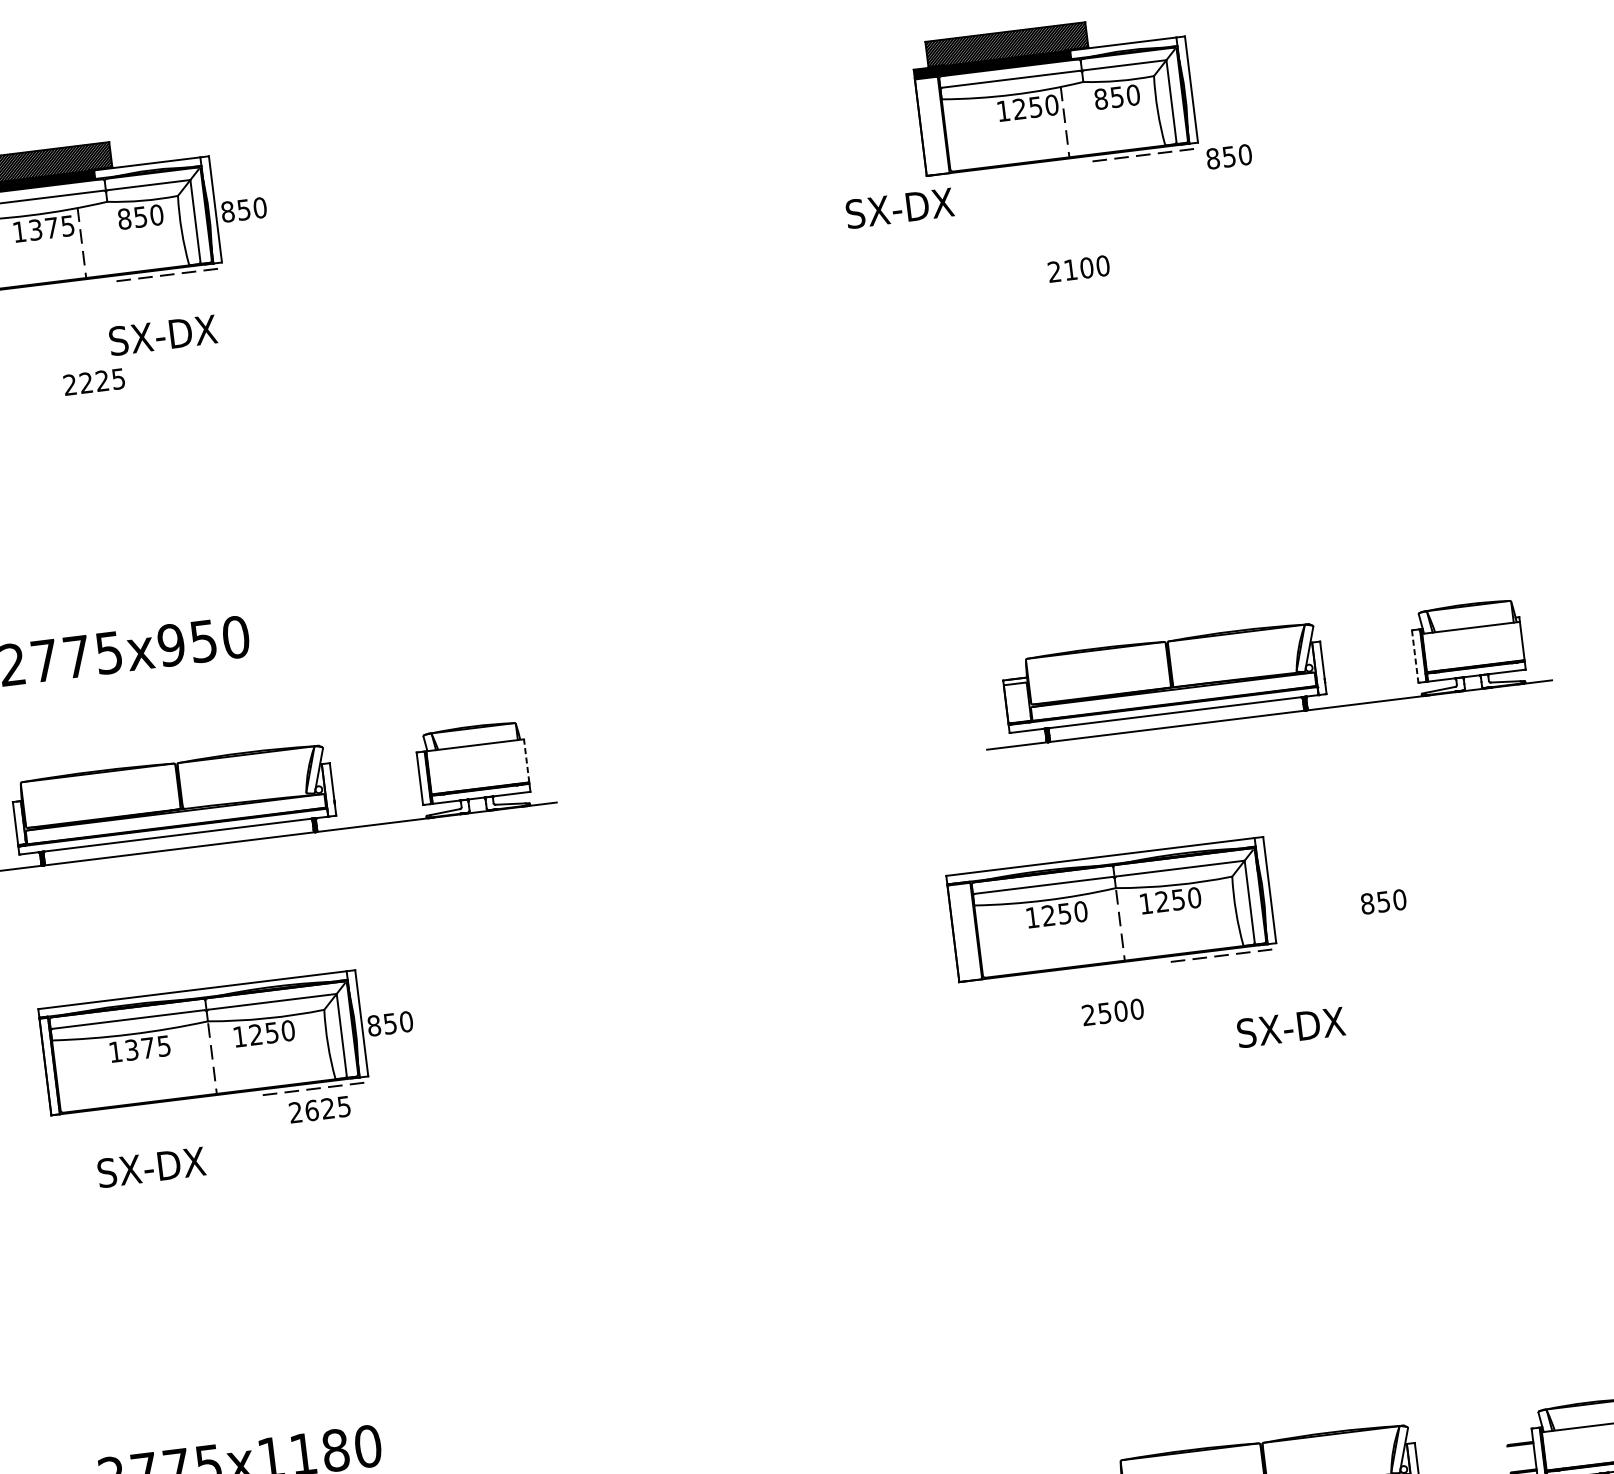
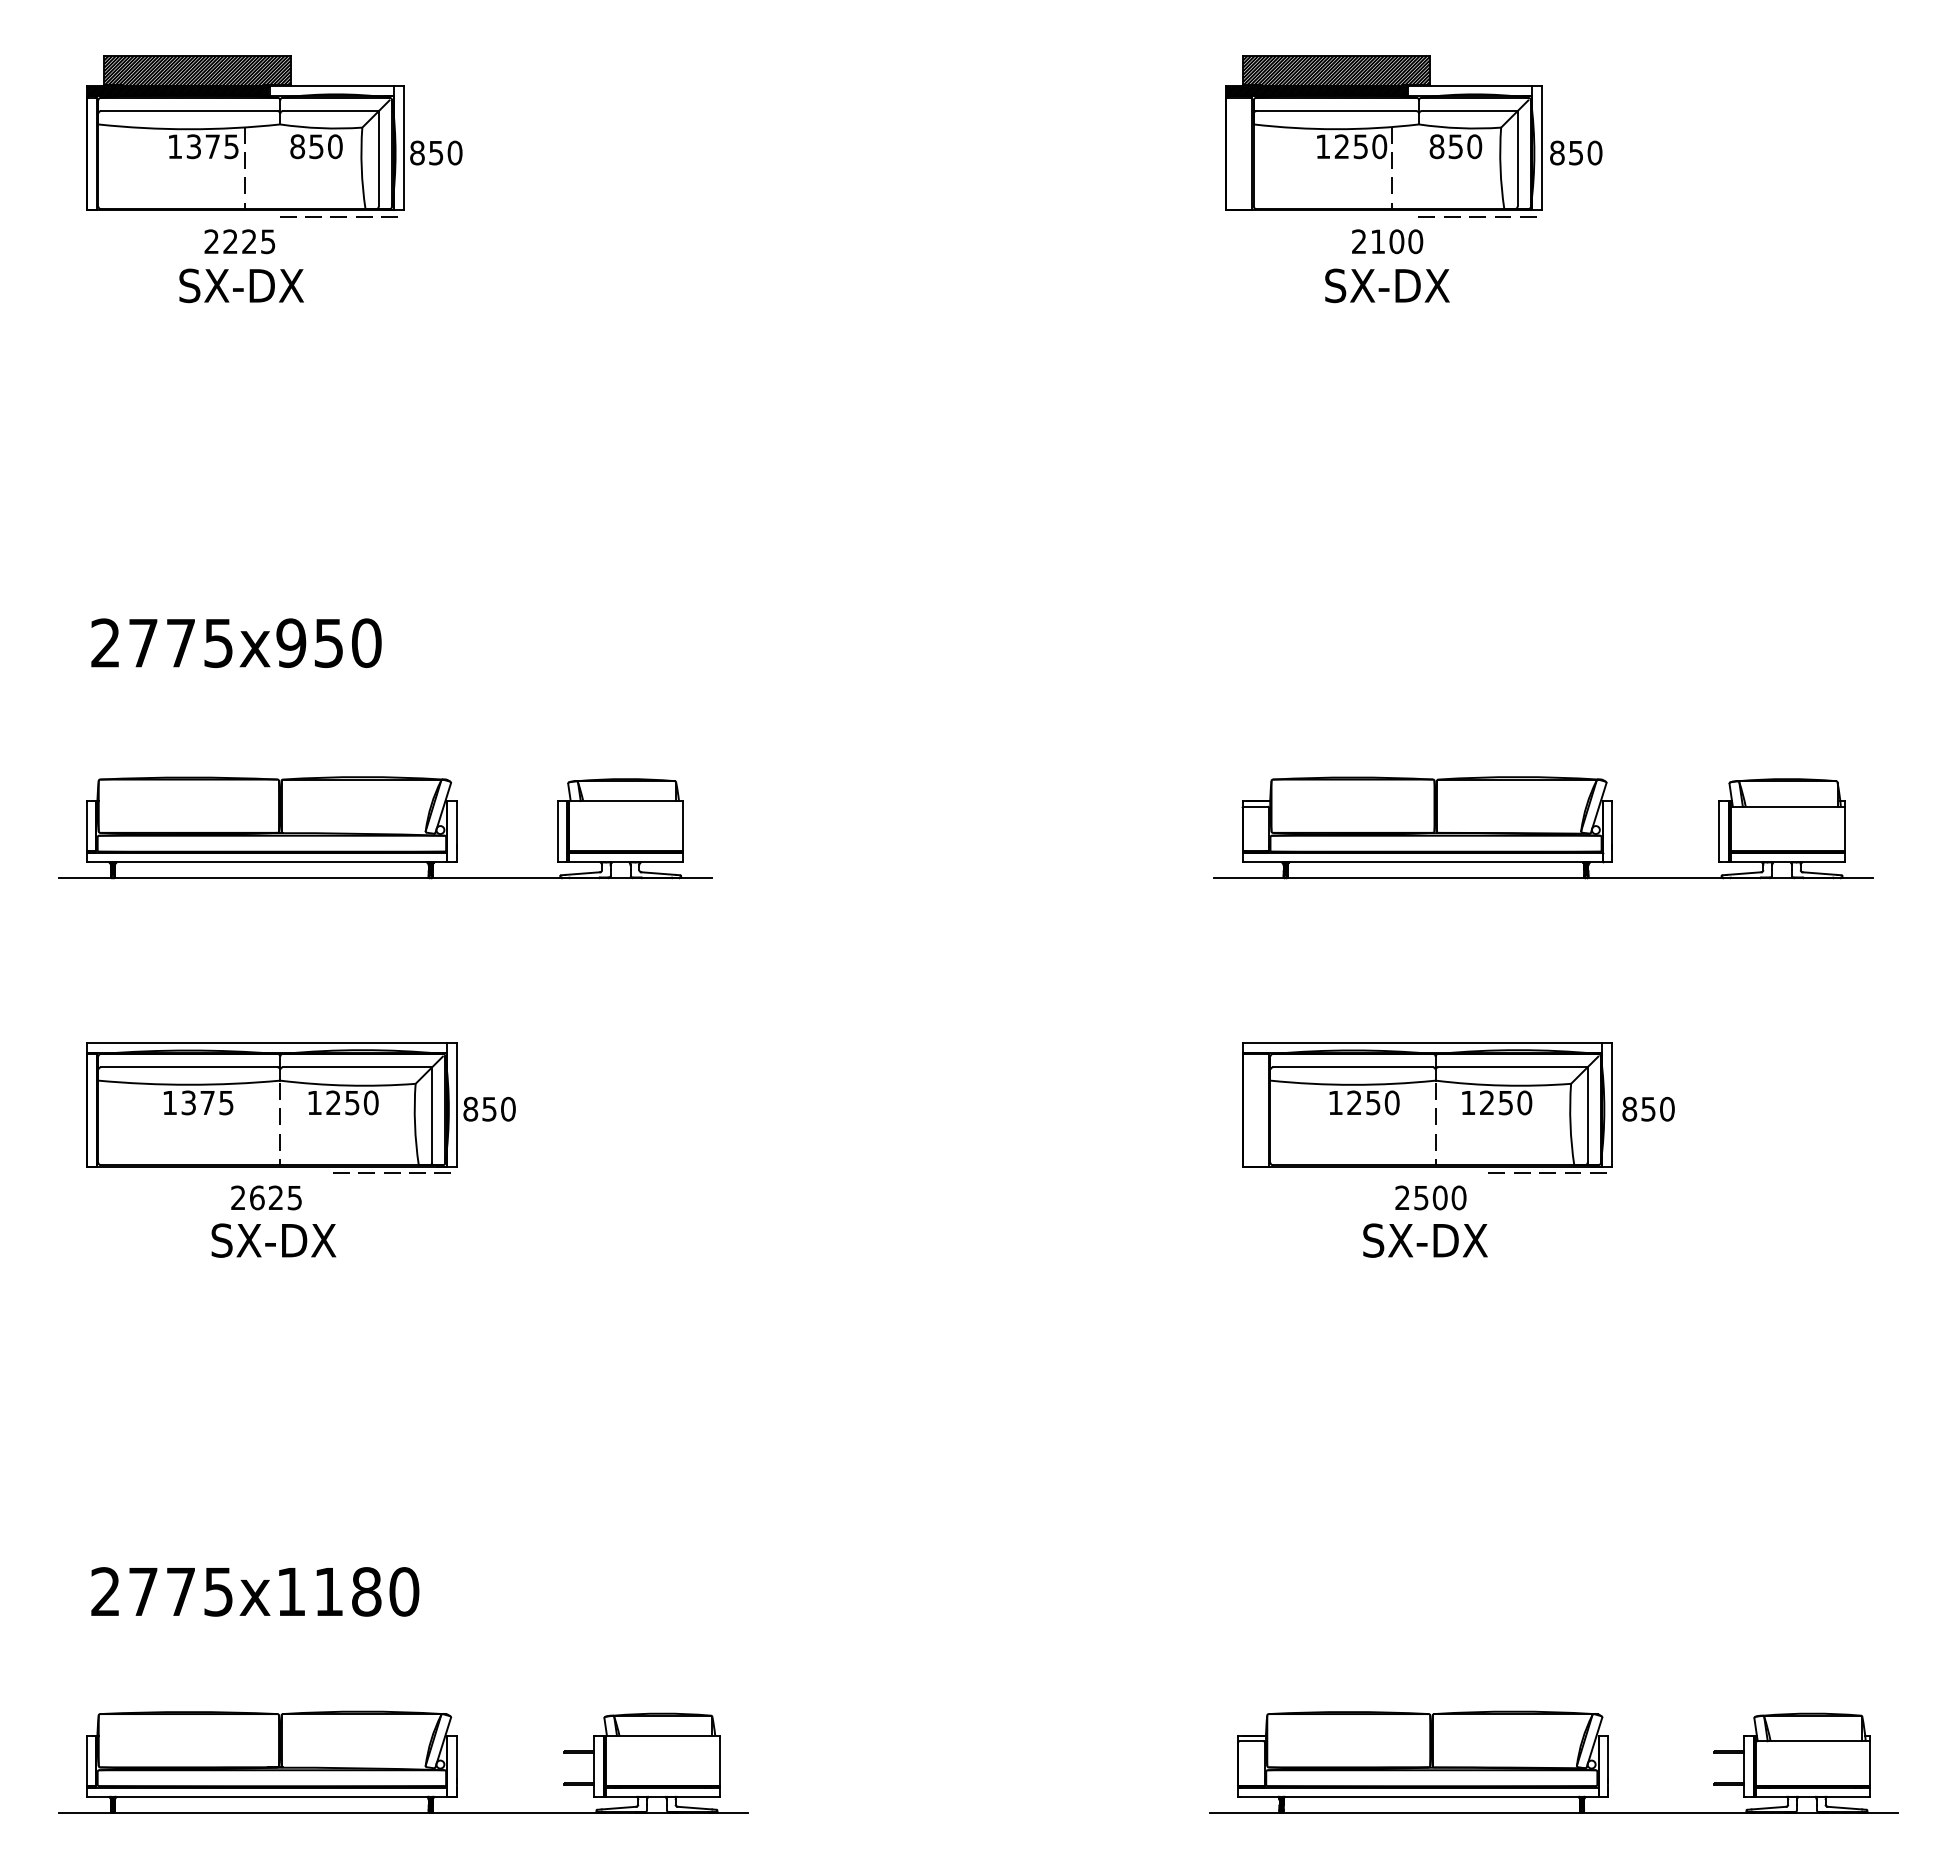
text: (1229, 156) -> (1576, 152), moved
text: (899, 208) -> (1387, 285), moved
text: (1078, 268) -> (1387, 241), moved
text: (163, 335) -> (241, 285), moved
text: (93, 381) -> (239, 241), moved
line: (1415, 656) -> (1719, 831), dashed -> solid
line: (526, 760) -> (683, 825), dashed -> solid
part: (1111, 911) -> (1427, 1107), moved
text: (1112, 1011) -> (1430, 1197), moved
text: (1291, 1027) -> (1425, 1240), moved
text: (319, 1109) -> (266, 1197), moved
text: (151, 1167) -> (273, 1240), moved

